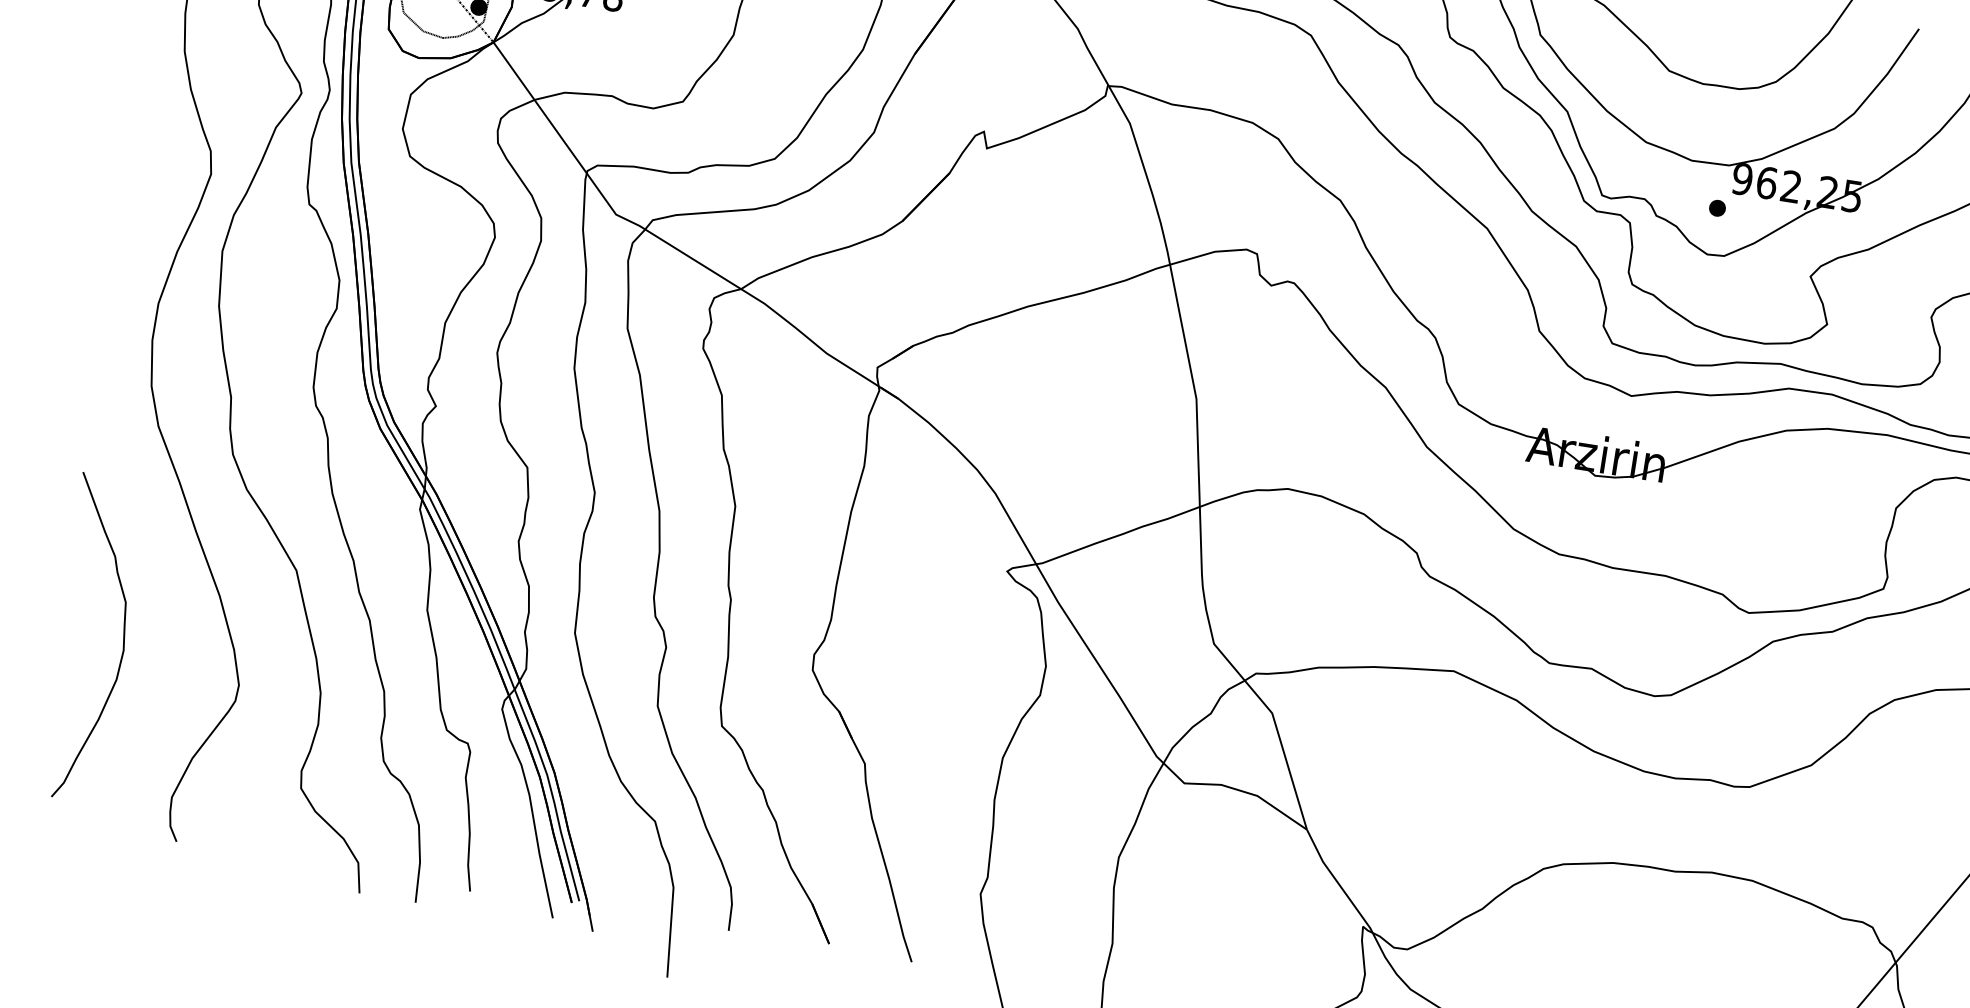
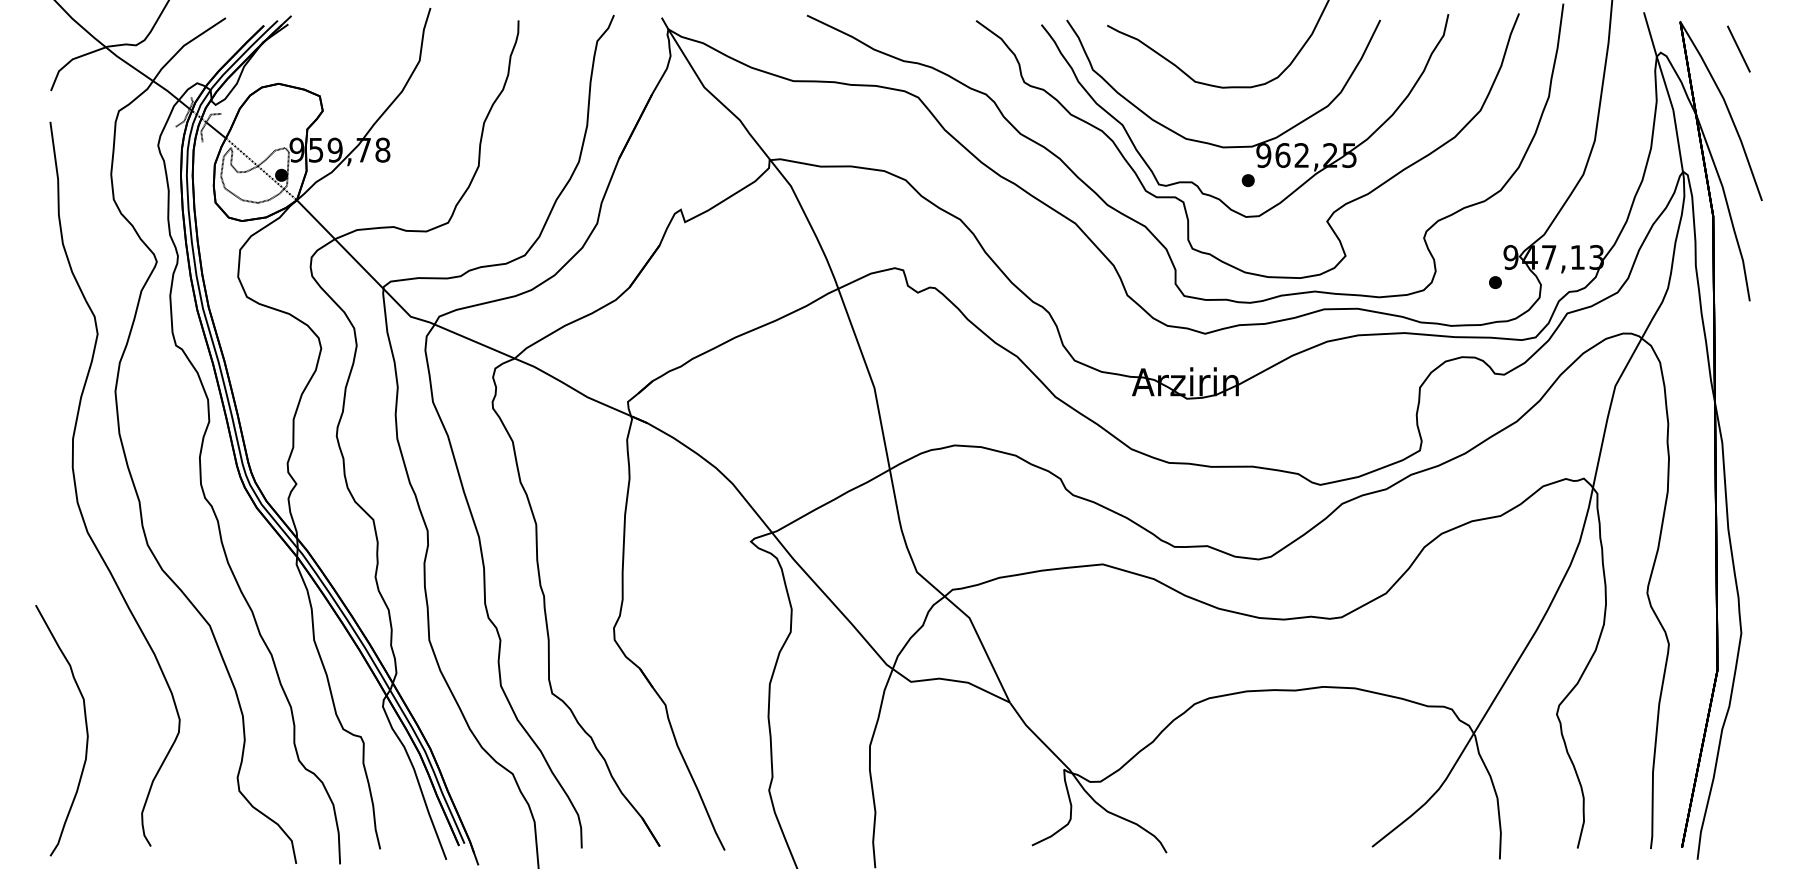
part: (122, 637) -> (85, 726), moved

